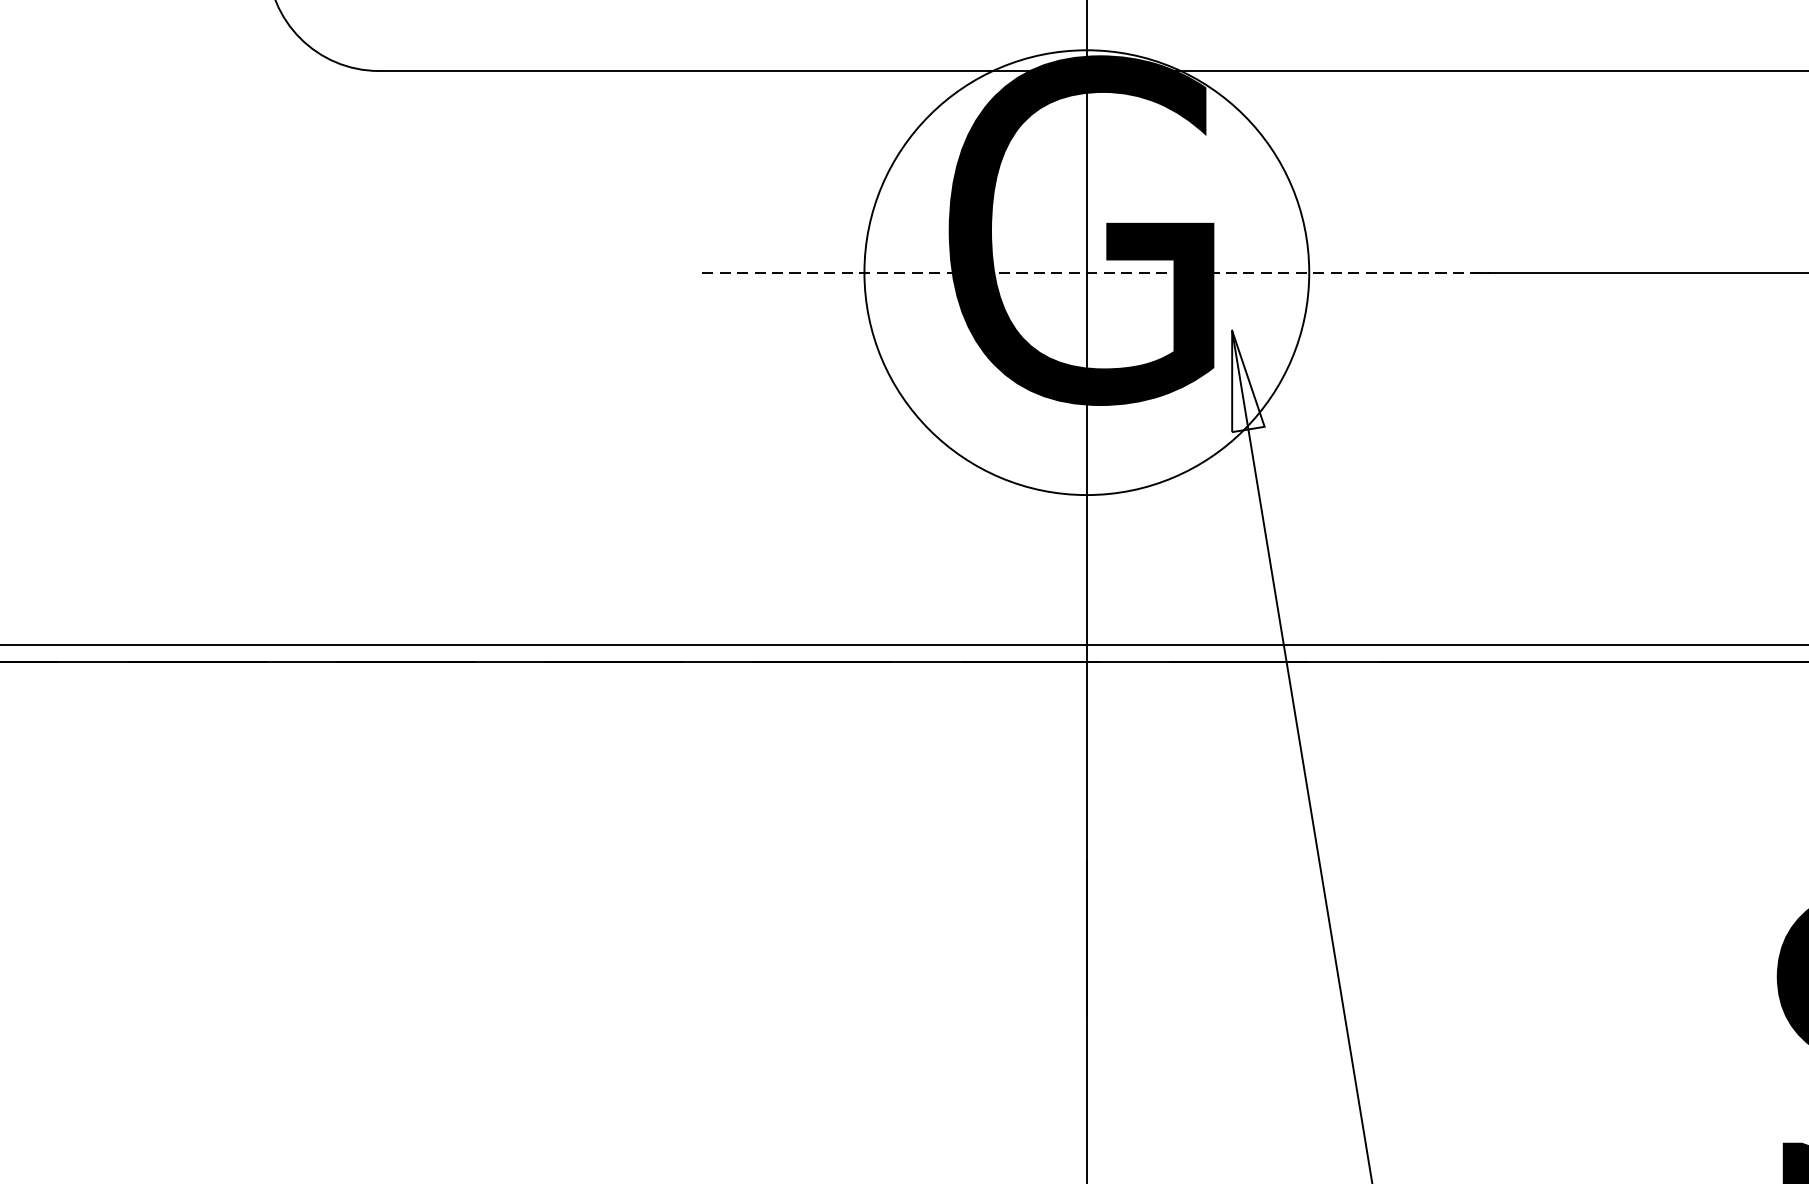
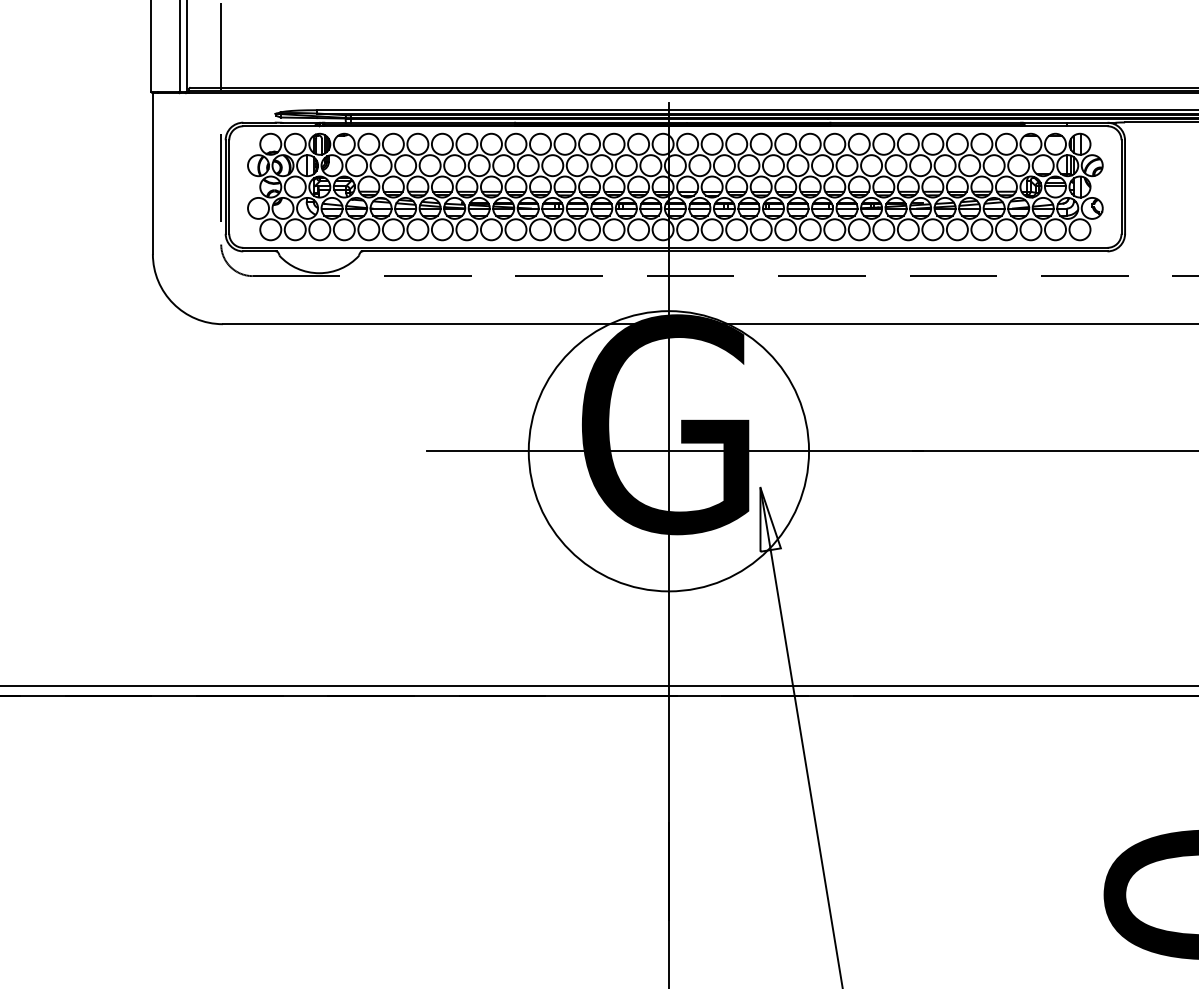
line: (1097, 273) -> (675, 451), dashed -> solid

